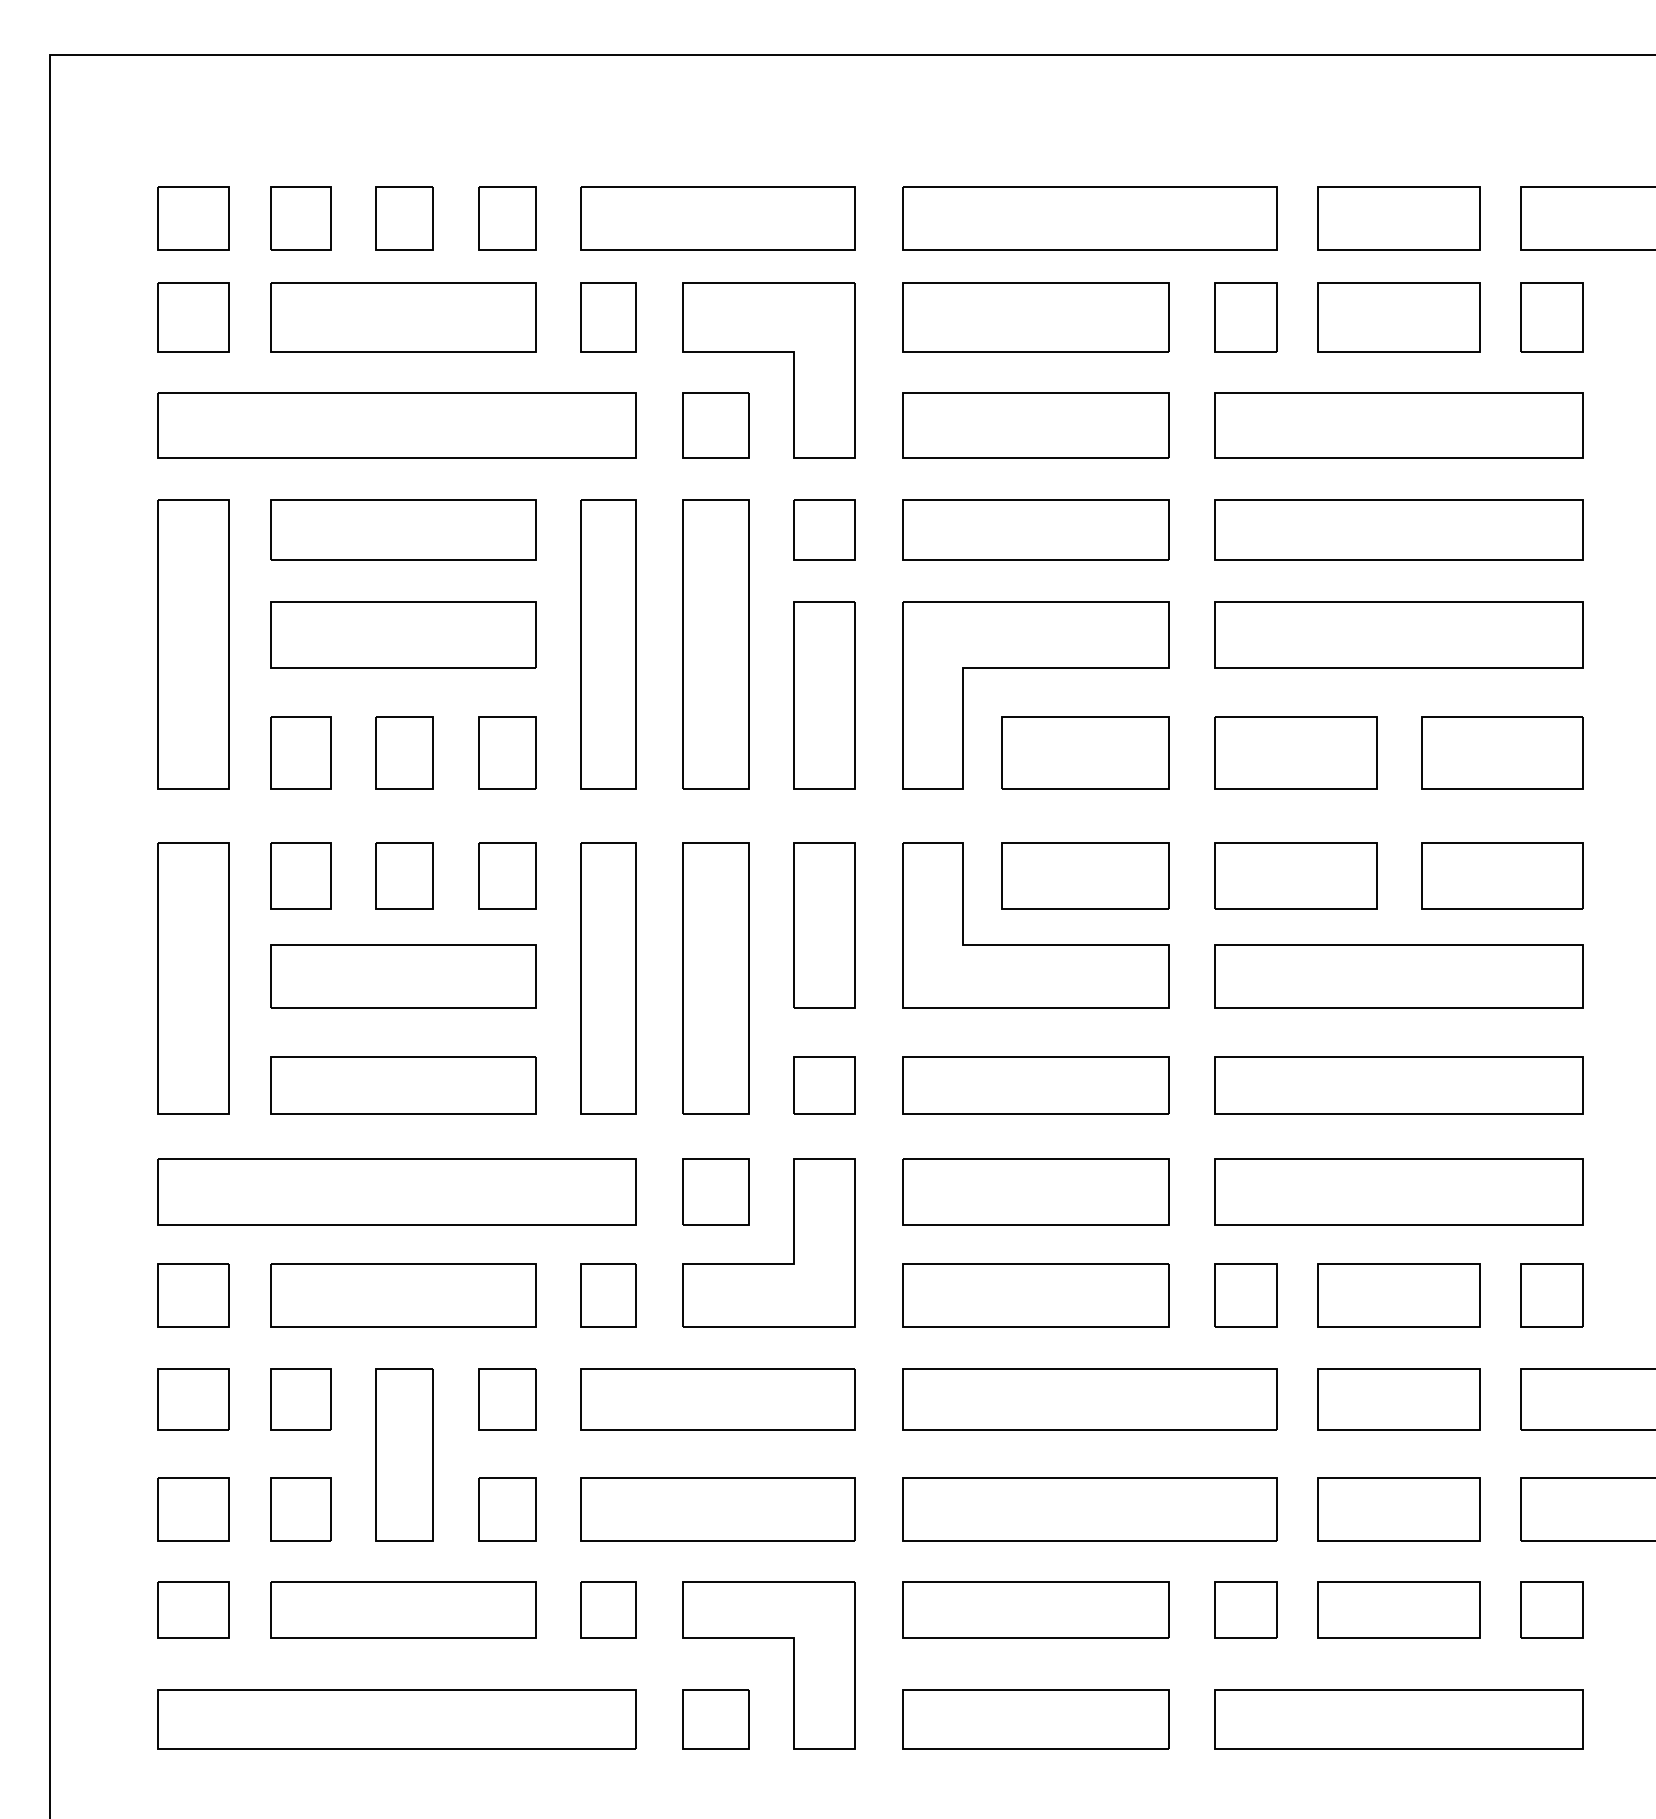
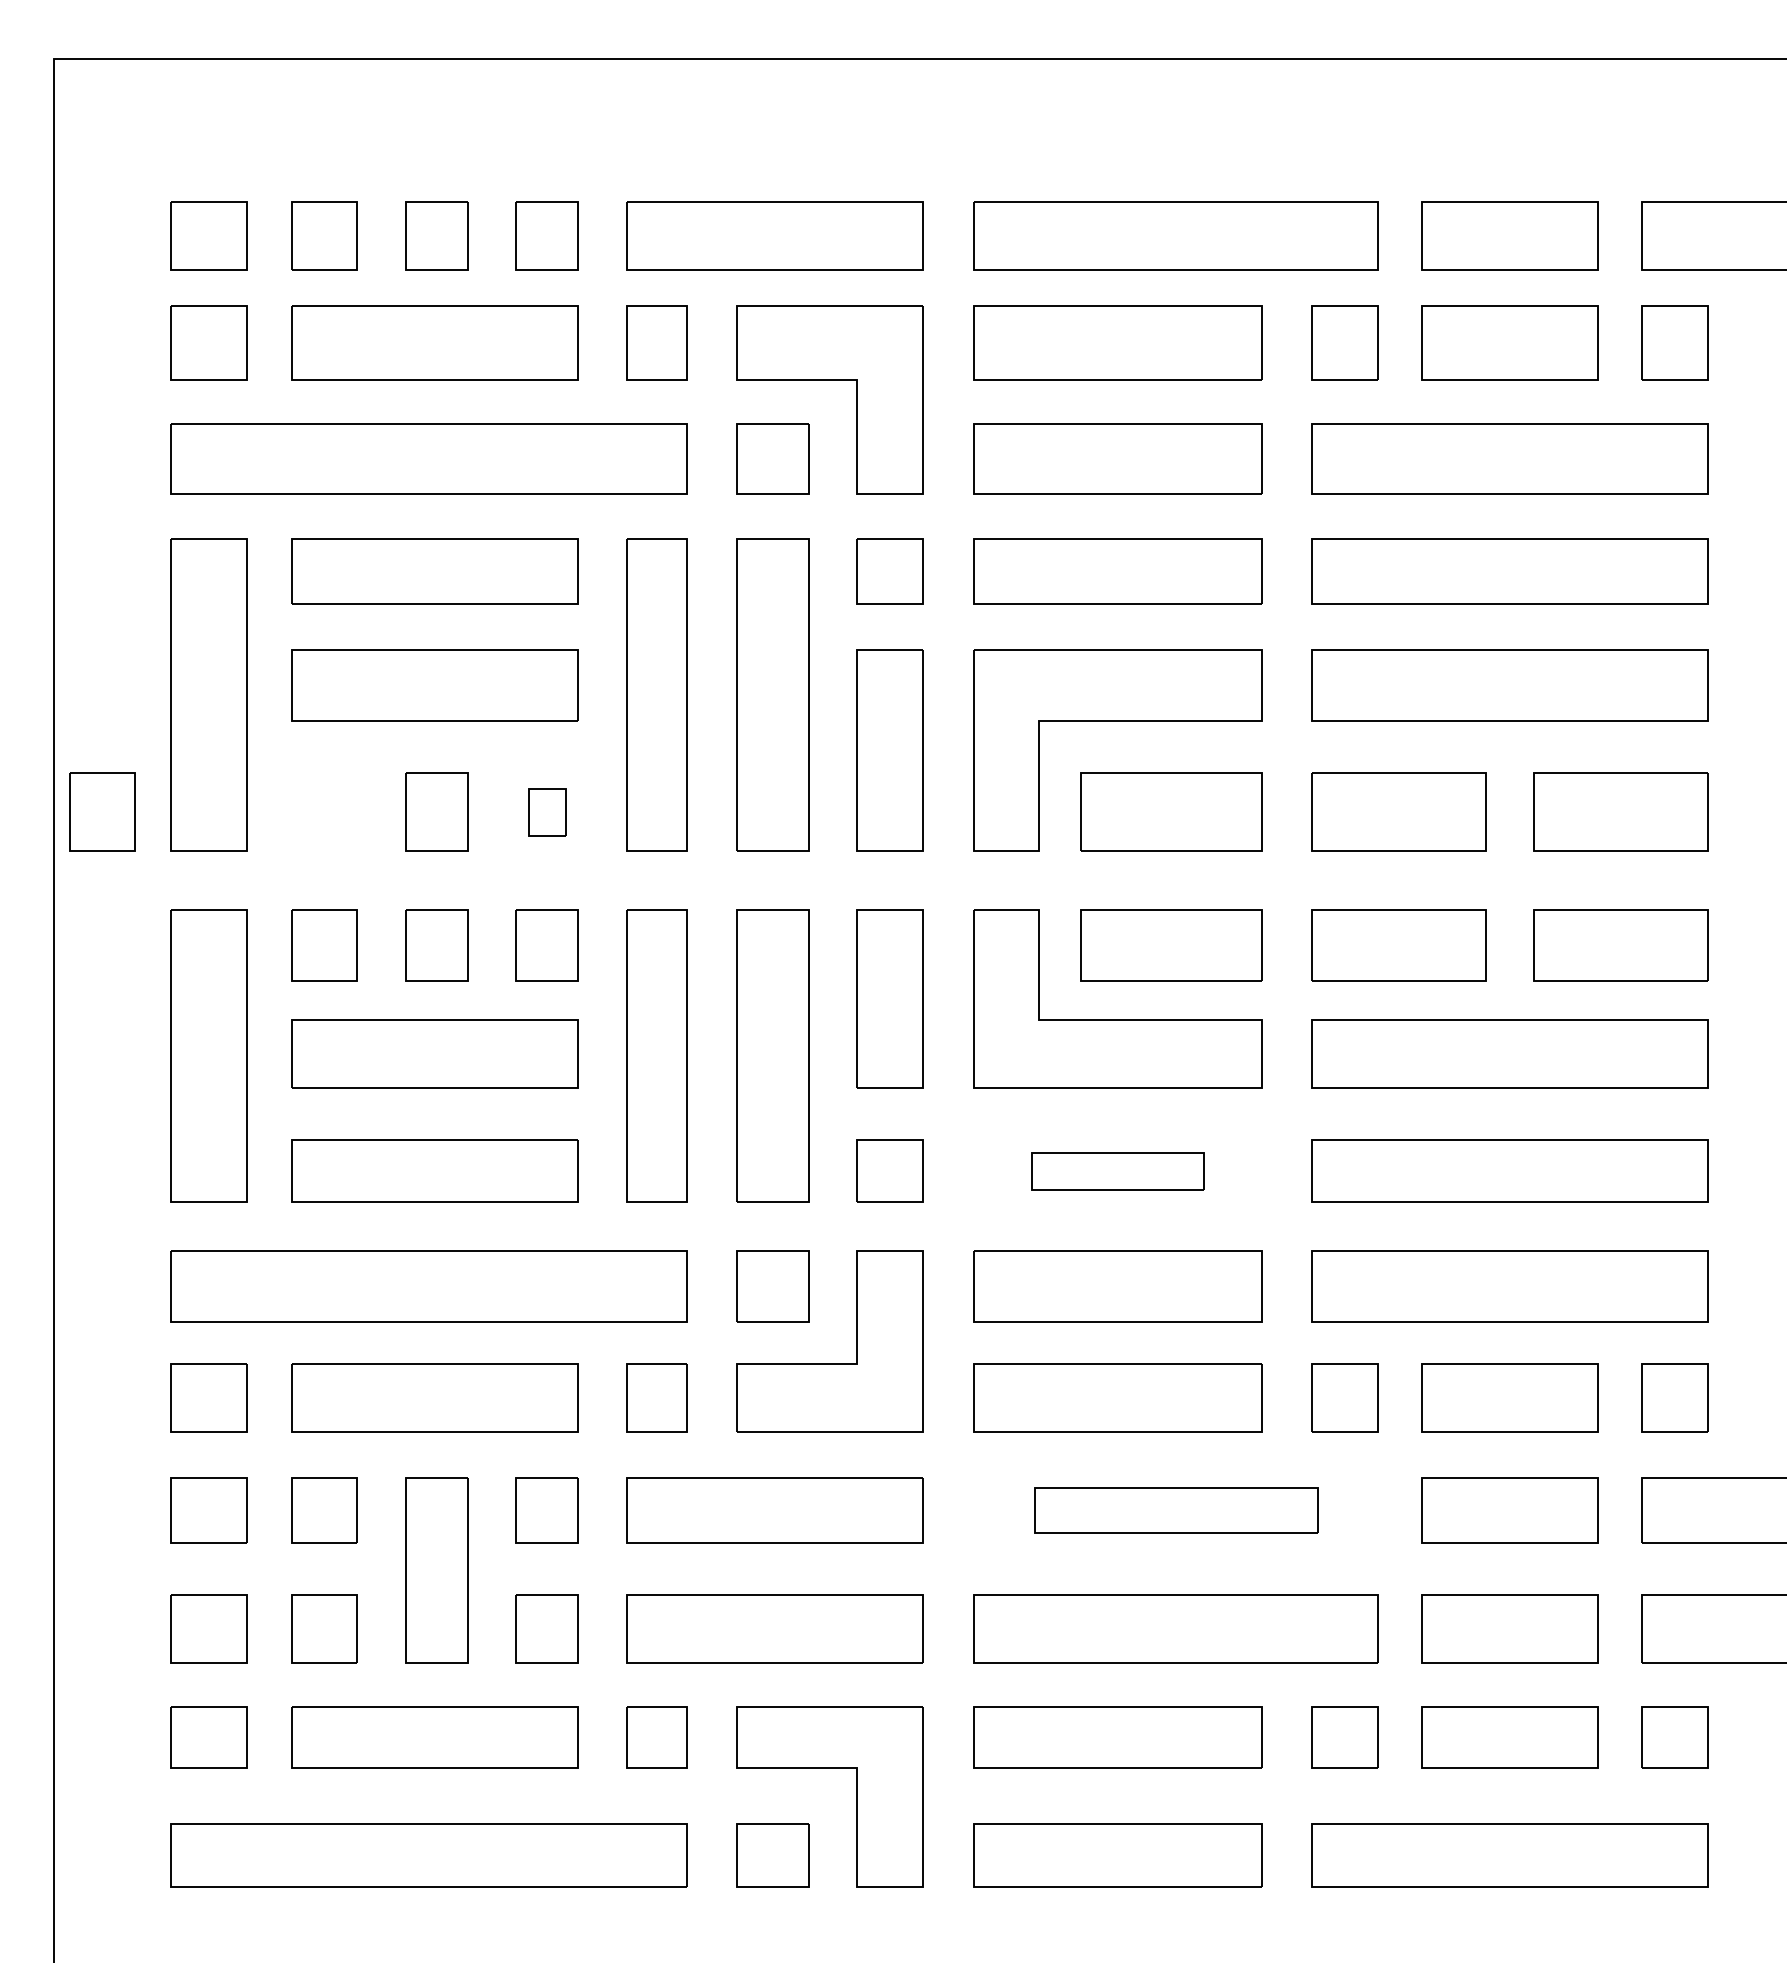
part: (300, 751) -> (102, 811), moved
part: (506, 751) -> (546, 811), size x0.6
part: (1035, 1084) -> (1117, 1170), size x0.6
part: (1089, 1399) -> (1175, 1510), size x0.7

